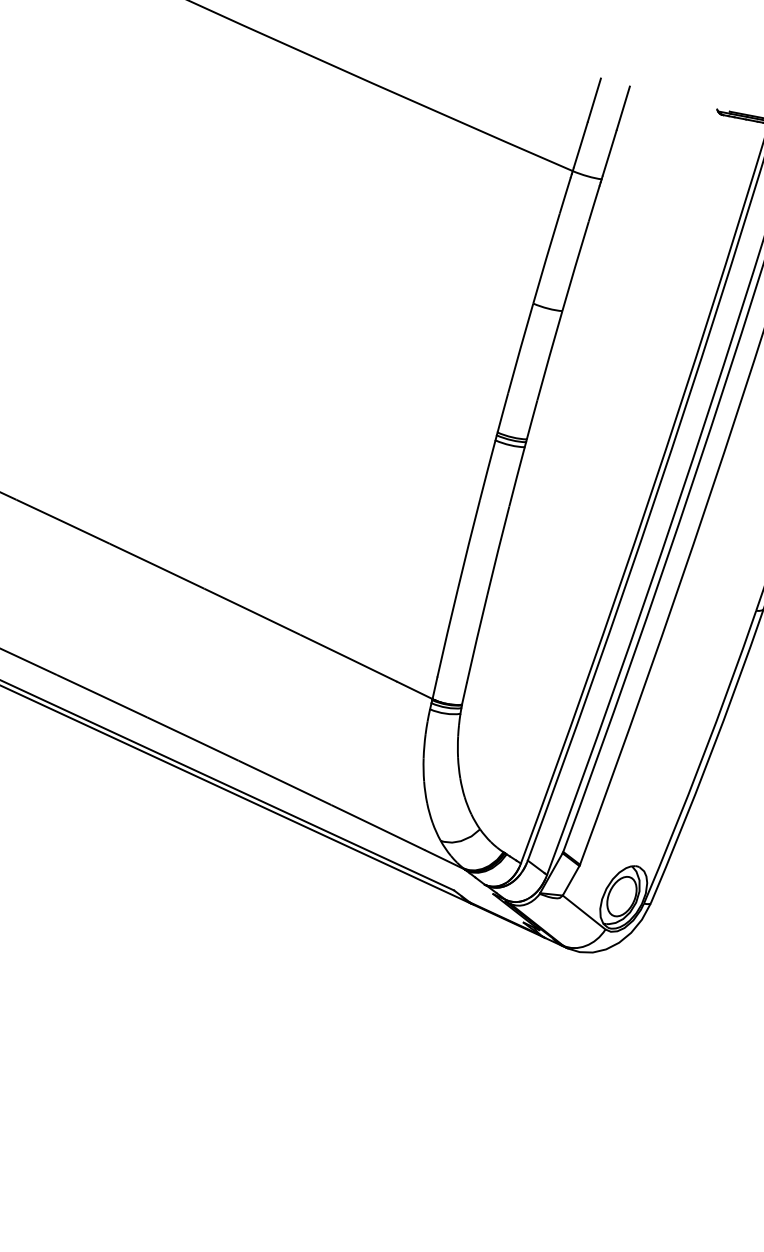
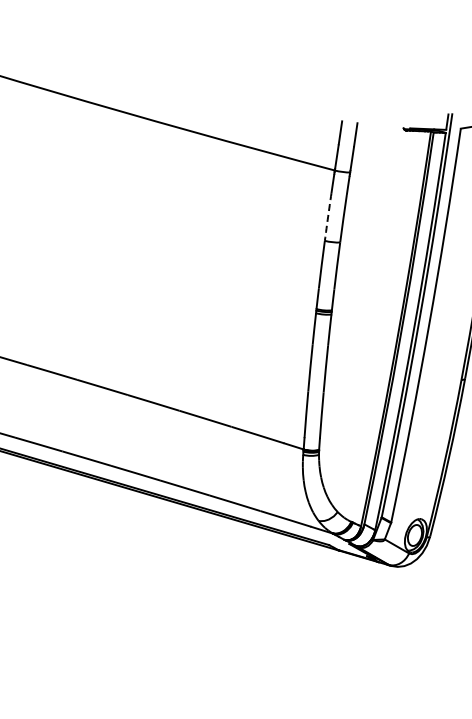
arc: (547, 257) -> (328, 216), solid -> dashed

